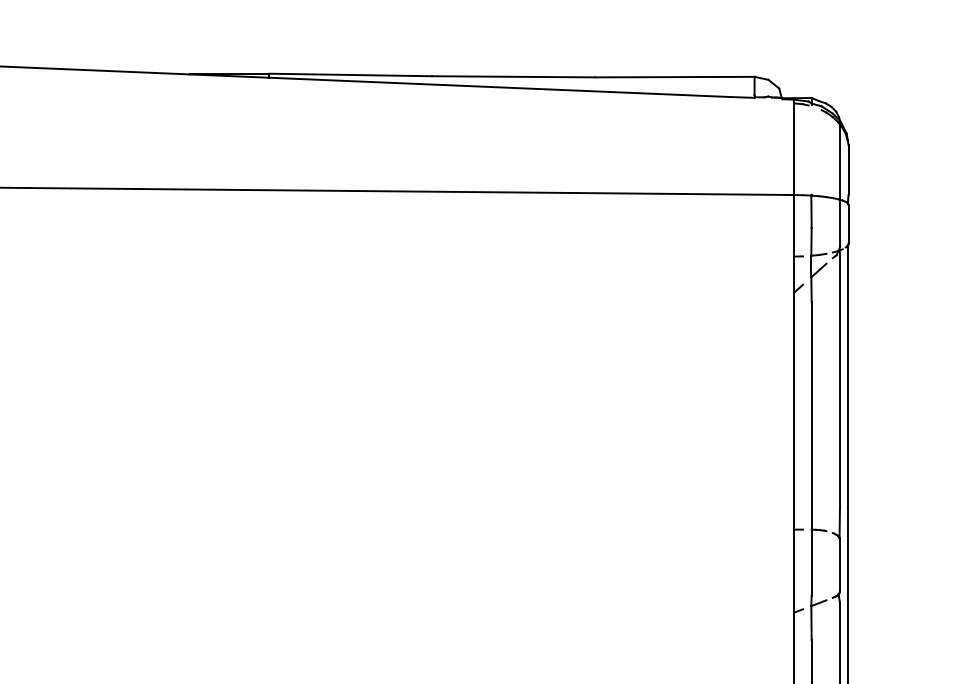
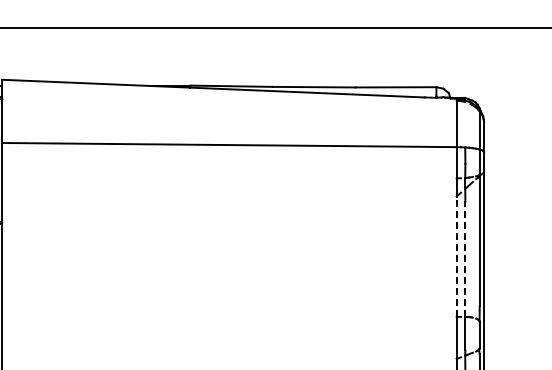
line: (794, 410) -> (456, 256), solid -> dashed
line: (811, 416) -> (465, 259), solid -> dashed

